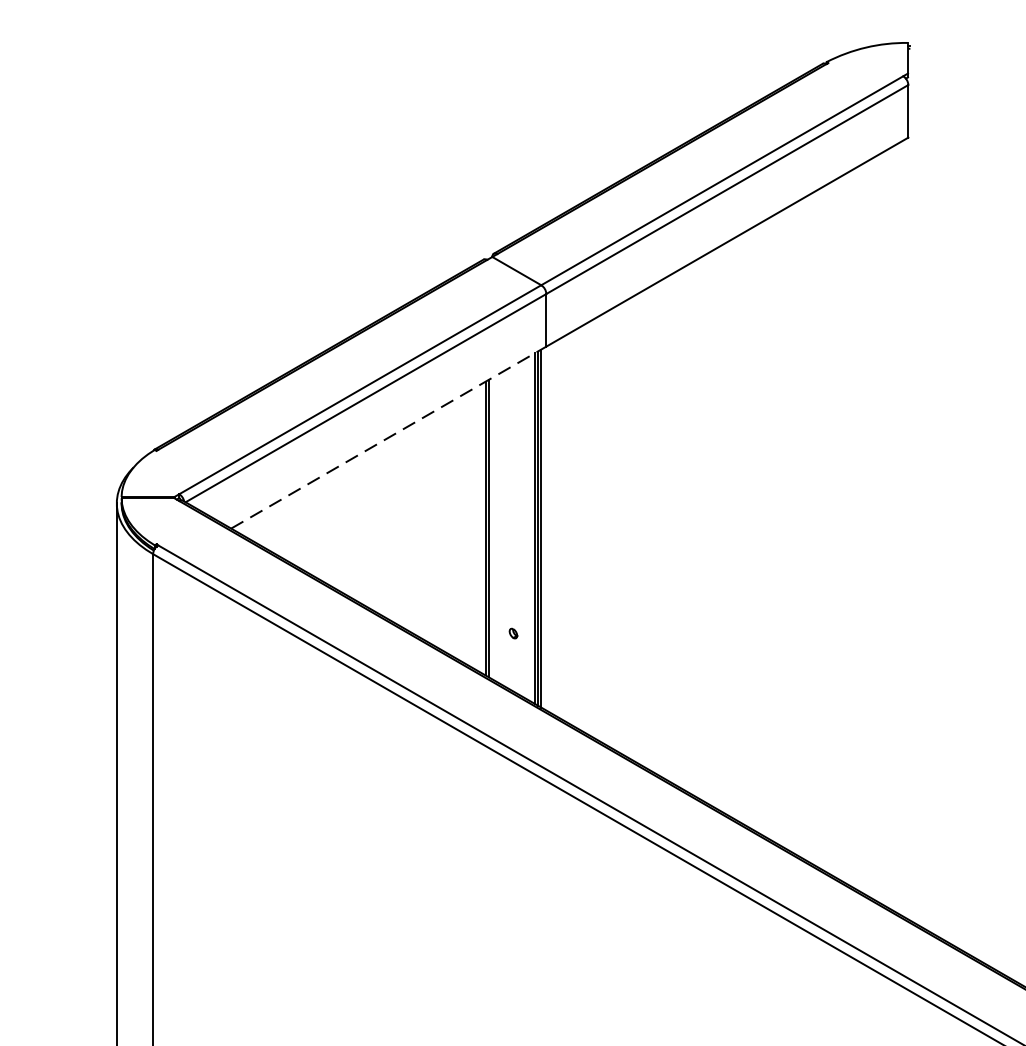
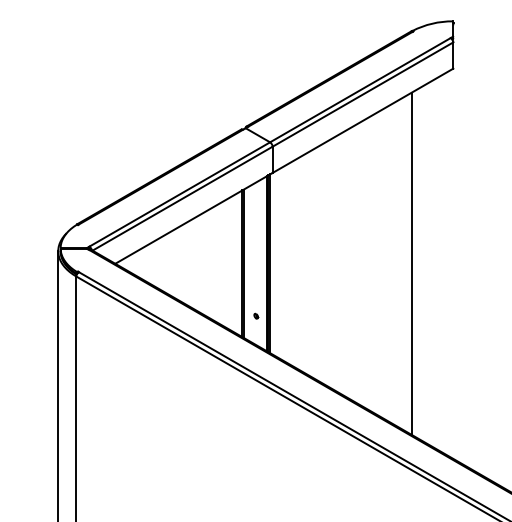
line: (387, 437) -> (193, 218), dashed -> solid
line: (824, 528) -> (411, 263), added

